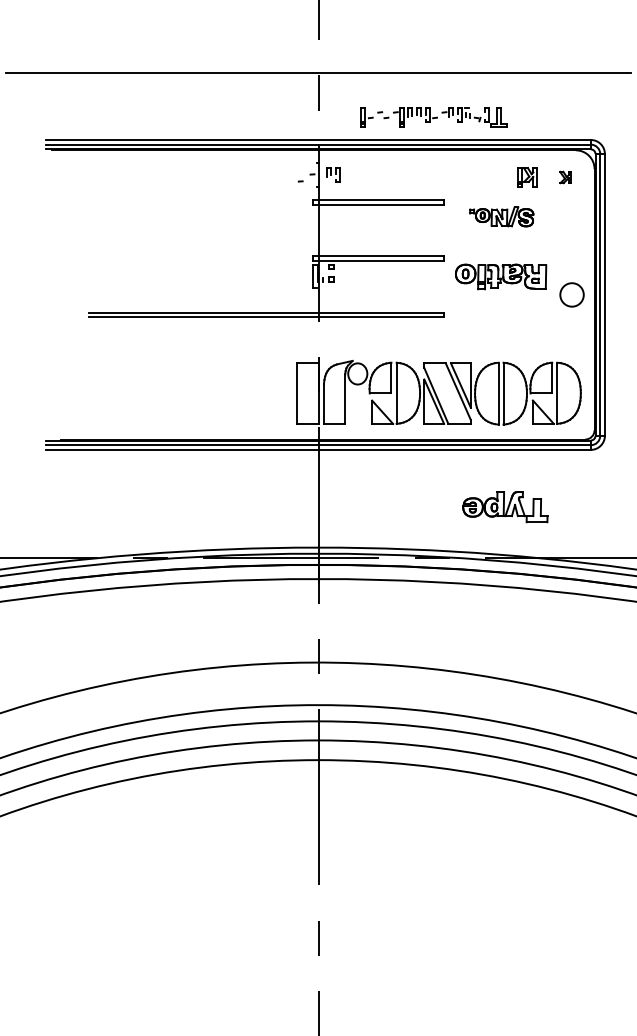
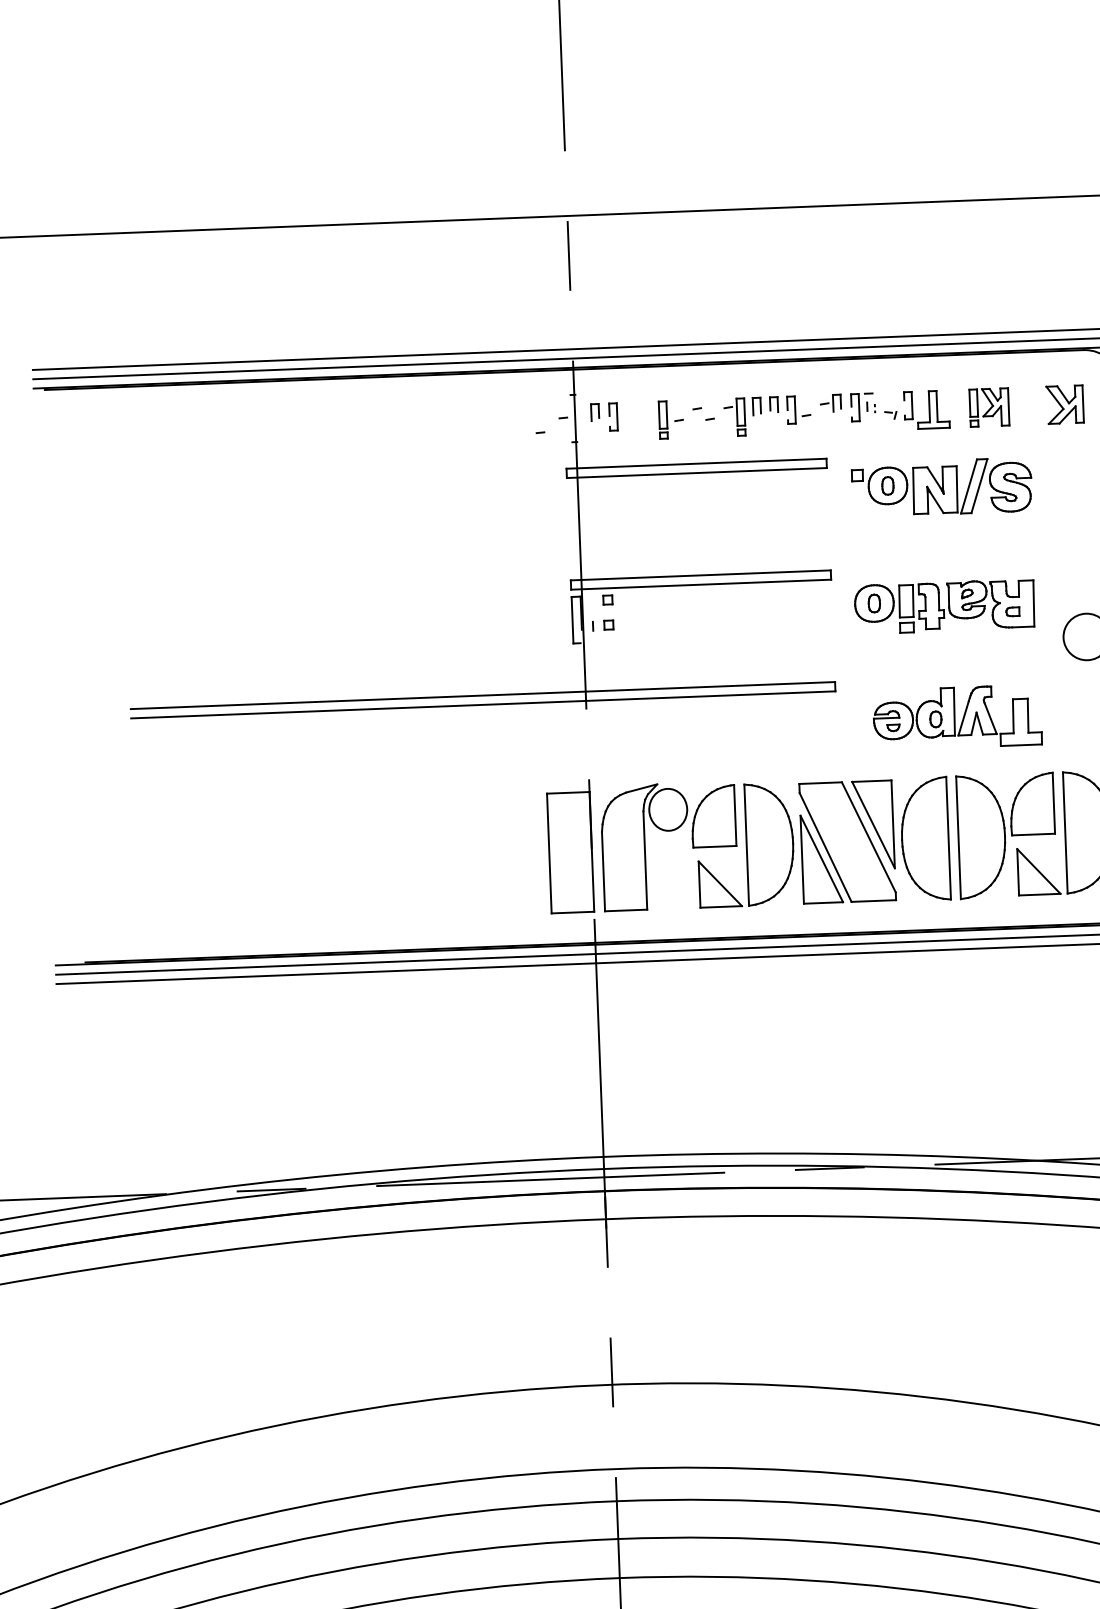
part: (433, 117) -> (803, 414), moved
part: (565, 177) -> (1064, 404), size x1.67
part: (501, 216) -> (941, 486), size x1.43
part: (505, 507) -> (957, 718), moved

